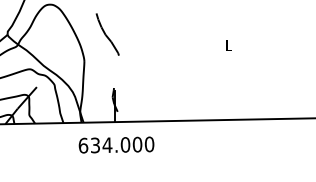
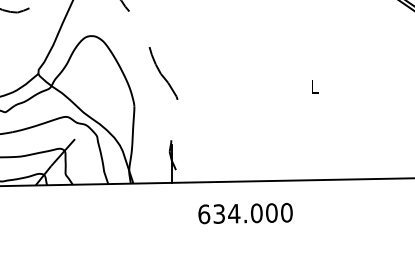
text: (116, 145) -> (245, 213), moved

